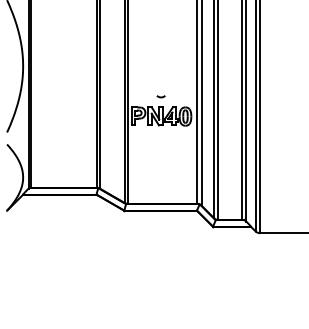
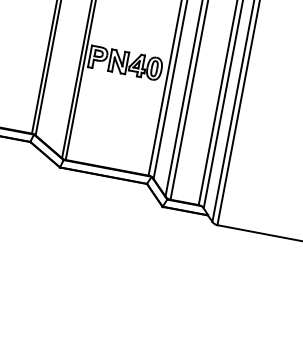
arc: (160, 96) -> (129, 39), removed

